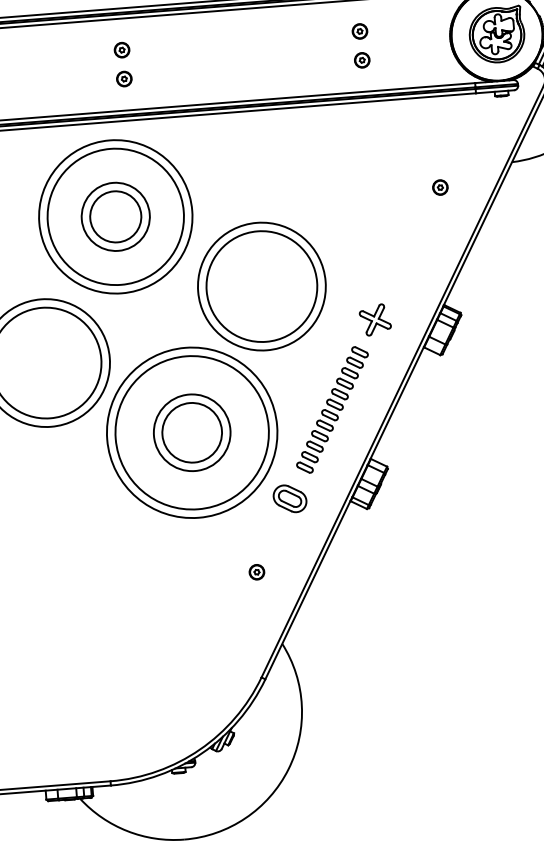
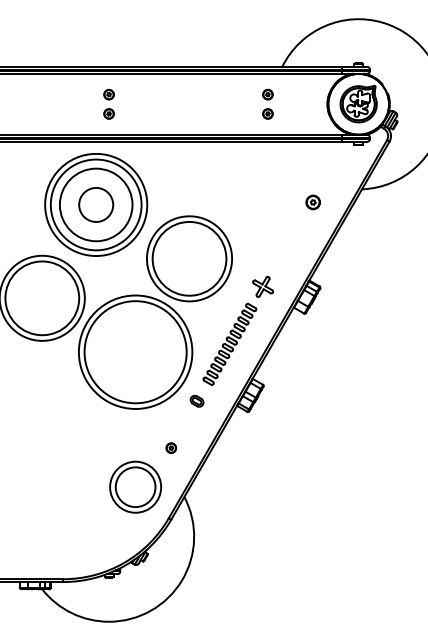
part: (439, 187) -> (312, 202), size x1.4
circle: (114, 216) -> (95, 204), size x1.6
part: (191, 431) -> (135, 486), moved
part: (289, 499) -> (196, 401), size x0.6

